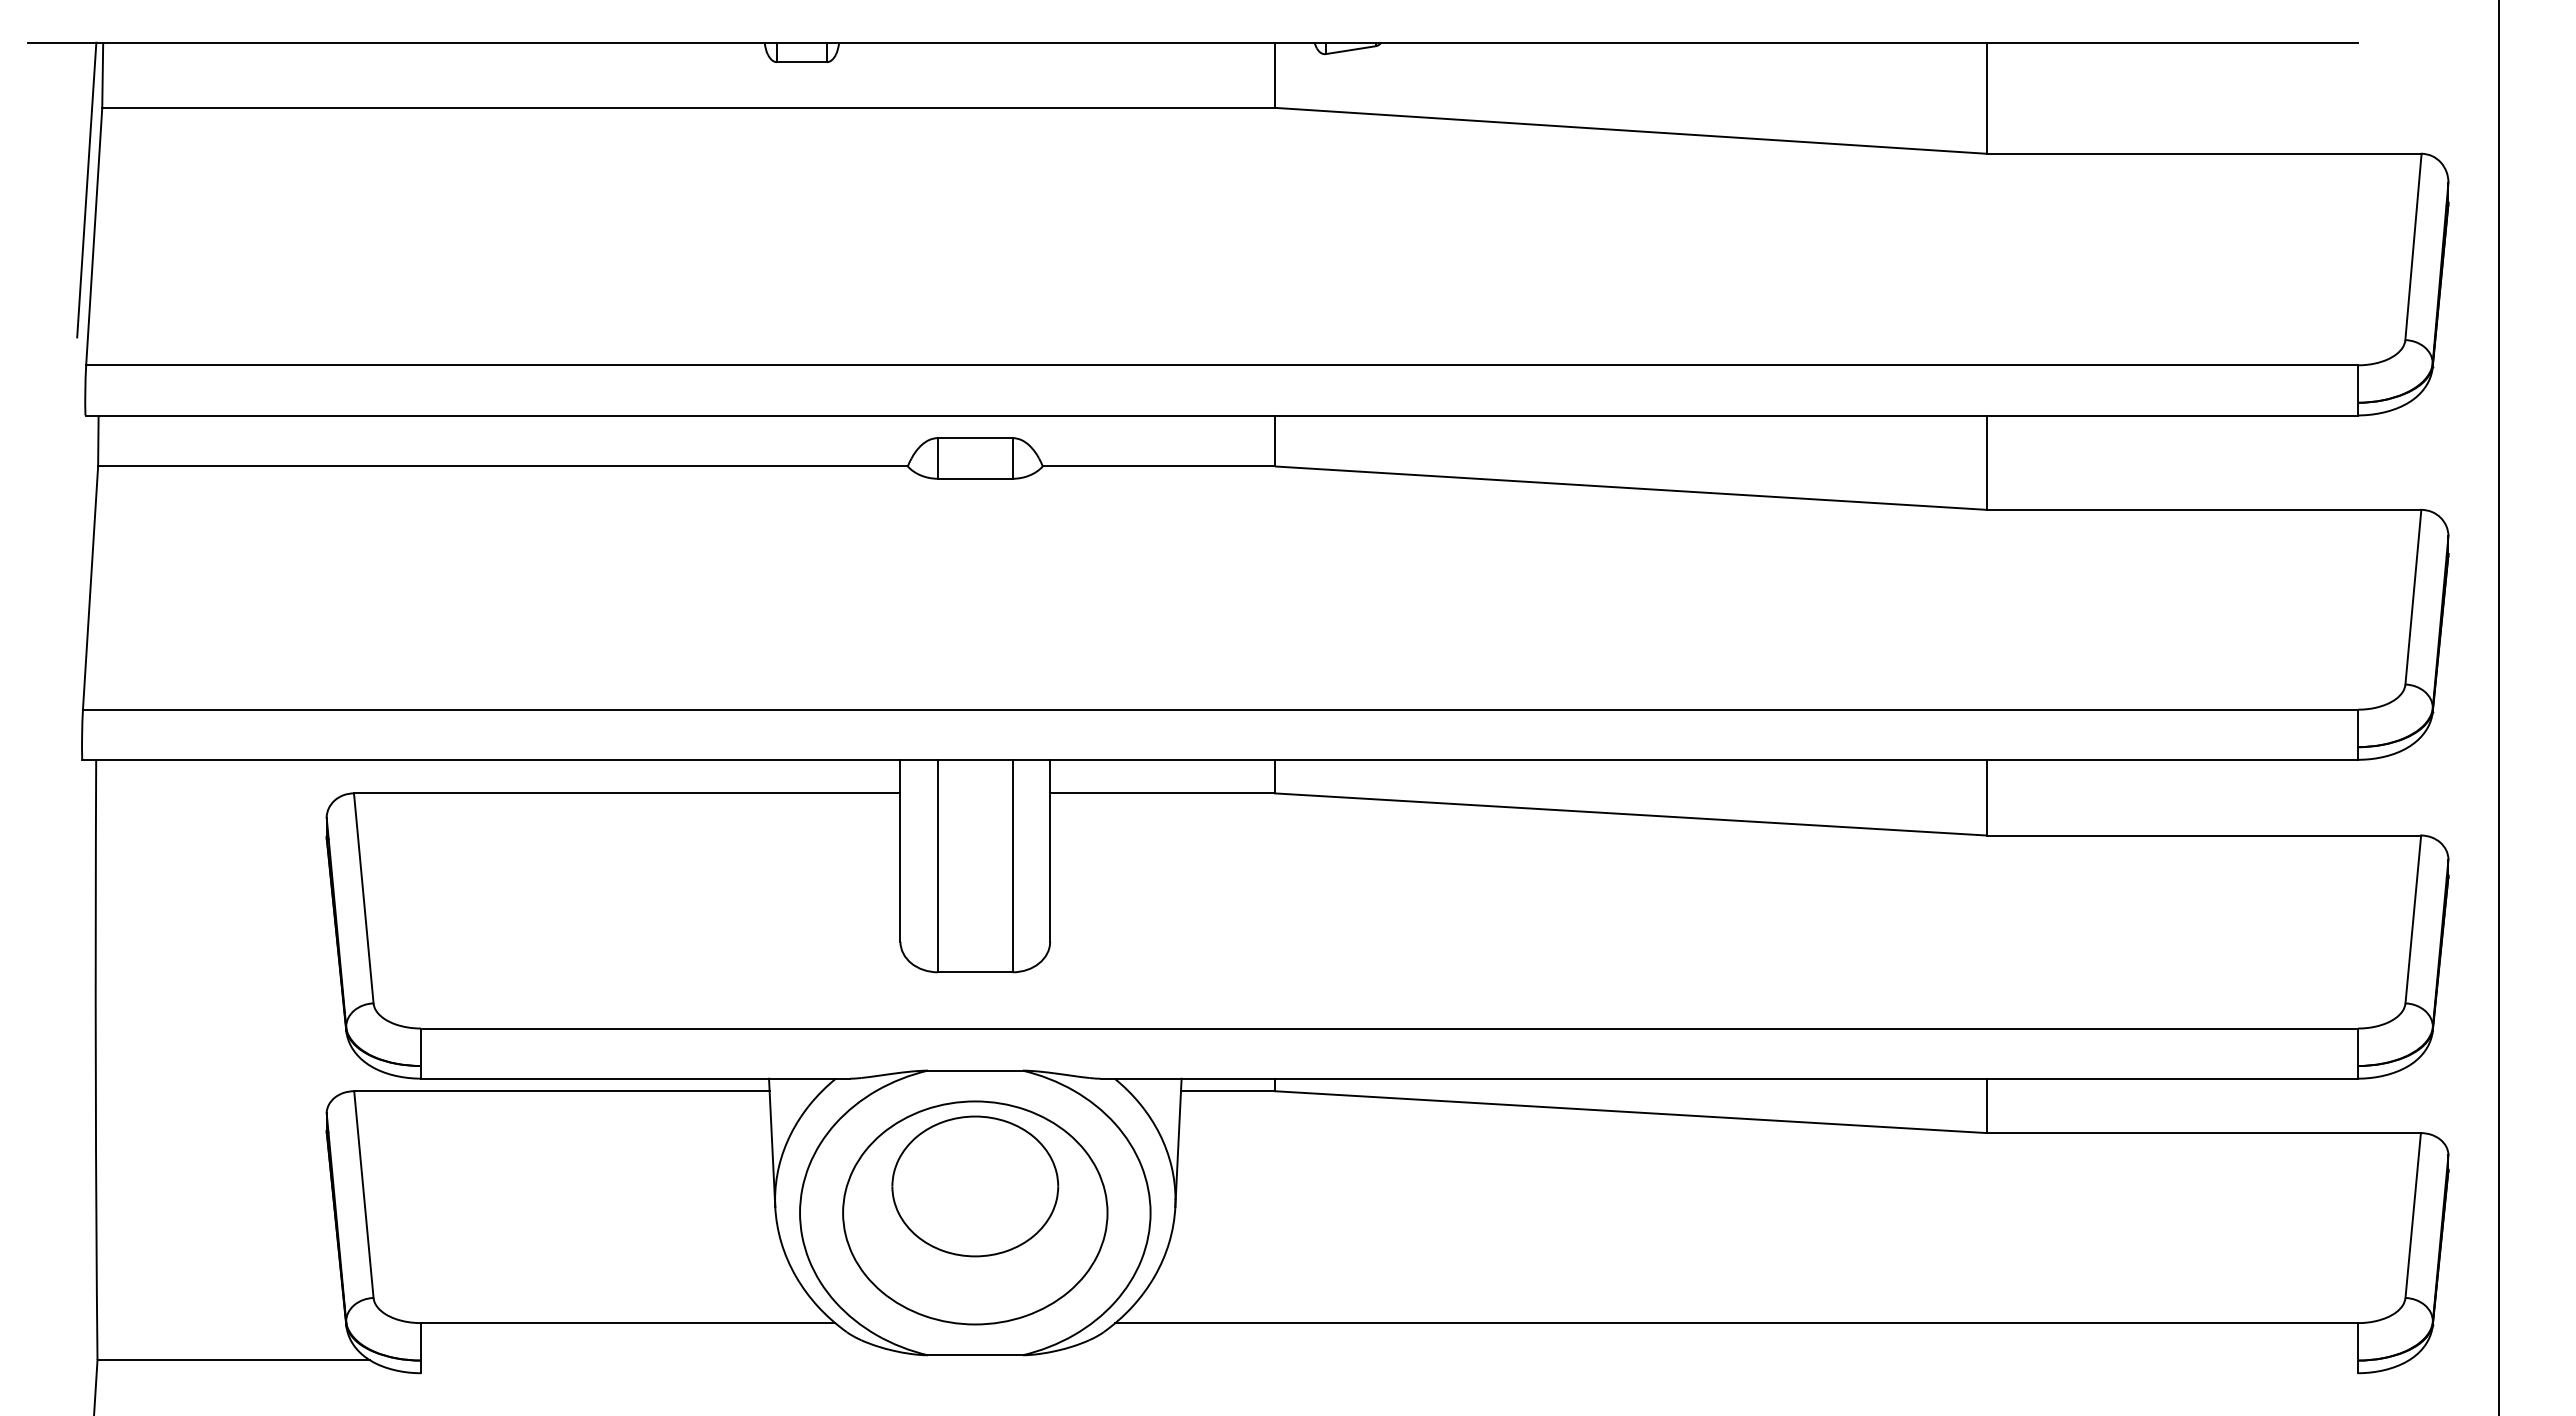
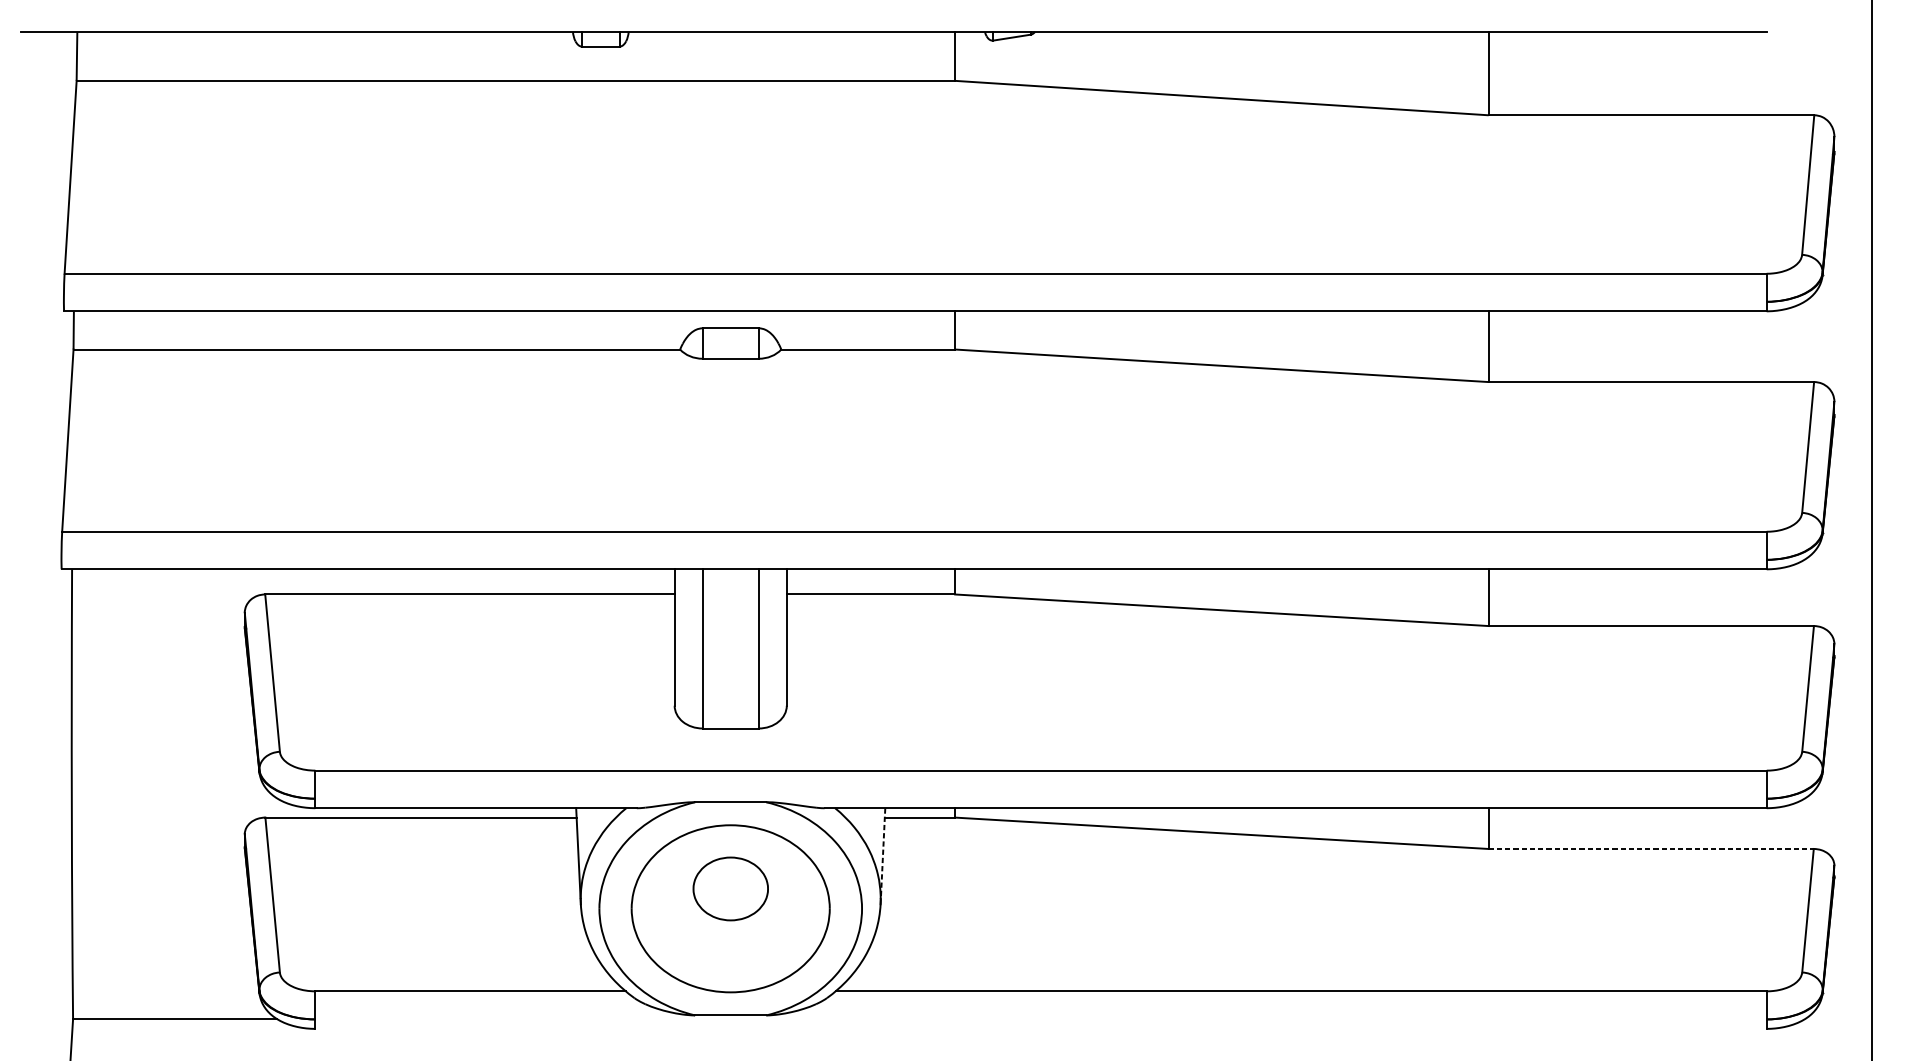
line: (86, 189) -> (64, 142), removed
line: (2203, 1133) -> (1650, 849), solid -> dashed
line: (1178, 1142) -> (882, 856), solid -> dashed
part: (975, 1186) -> (730, 888), size x0.6

